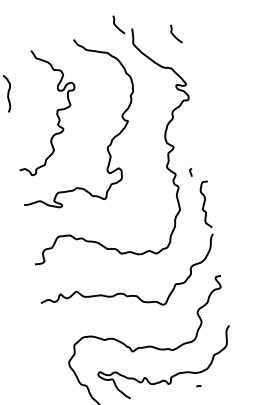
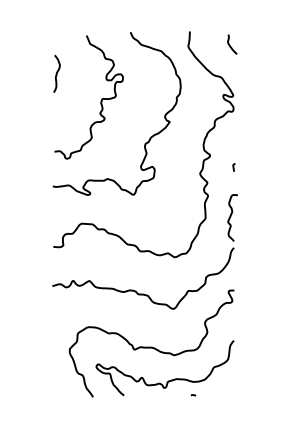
curve: (117, 26) -> (175, 26), removed
curve: (190, 172) -> (233, 167), moved

